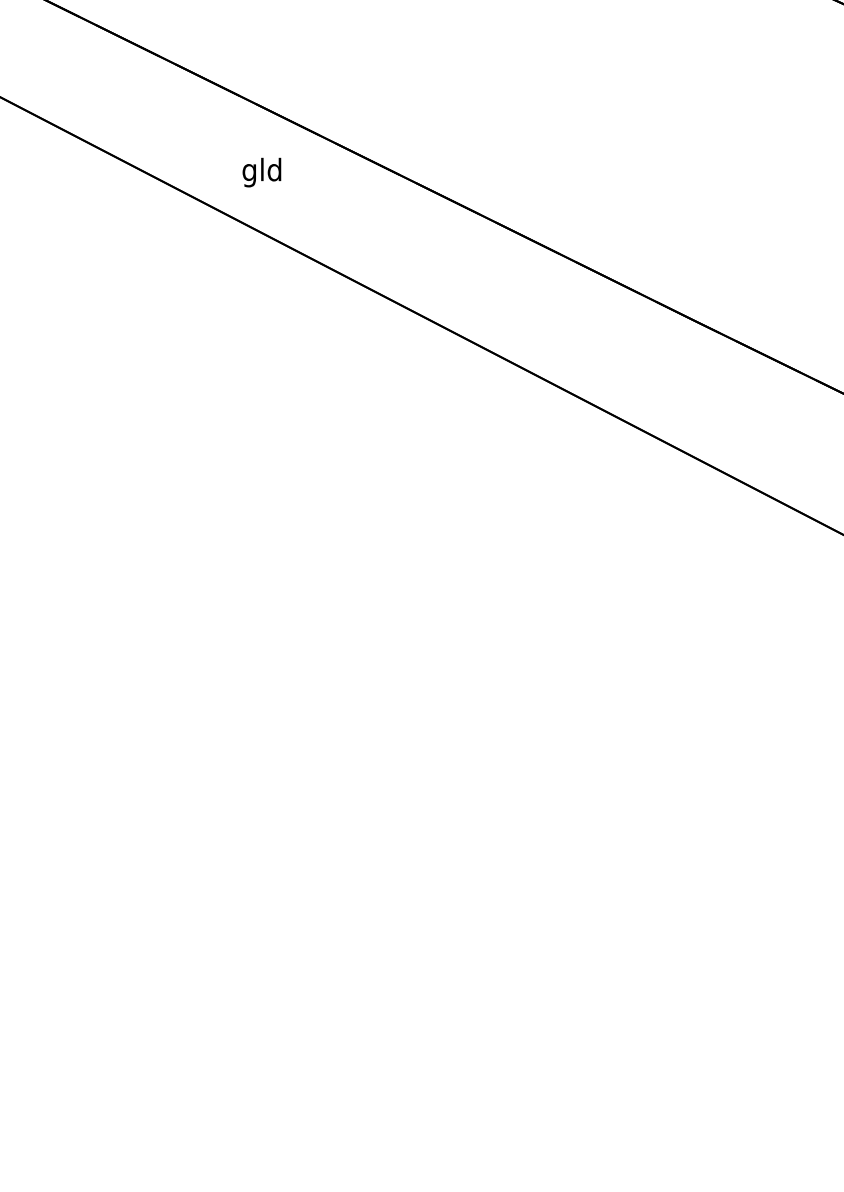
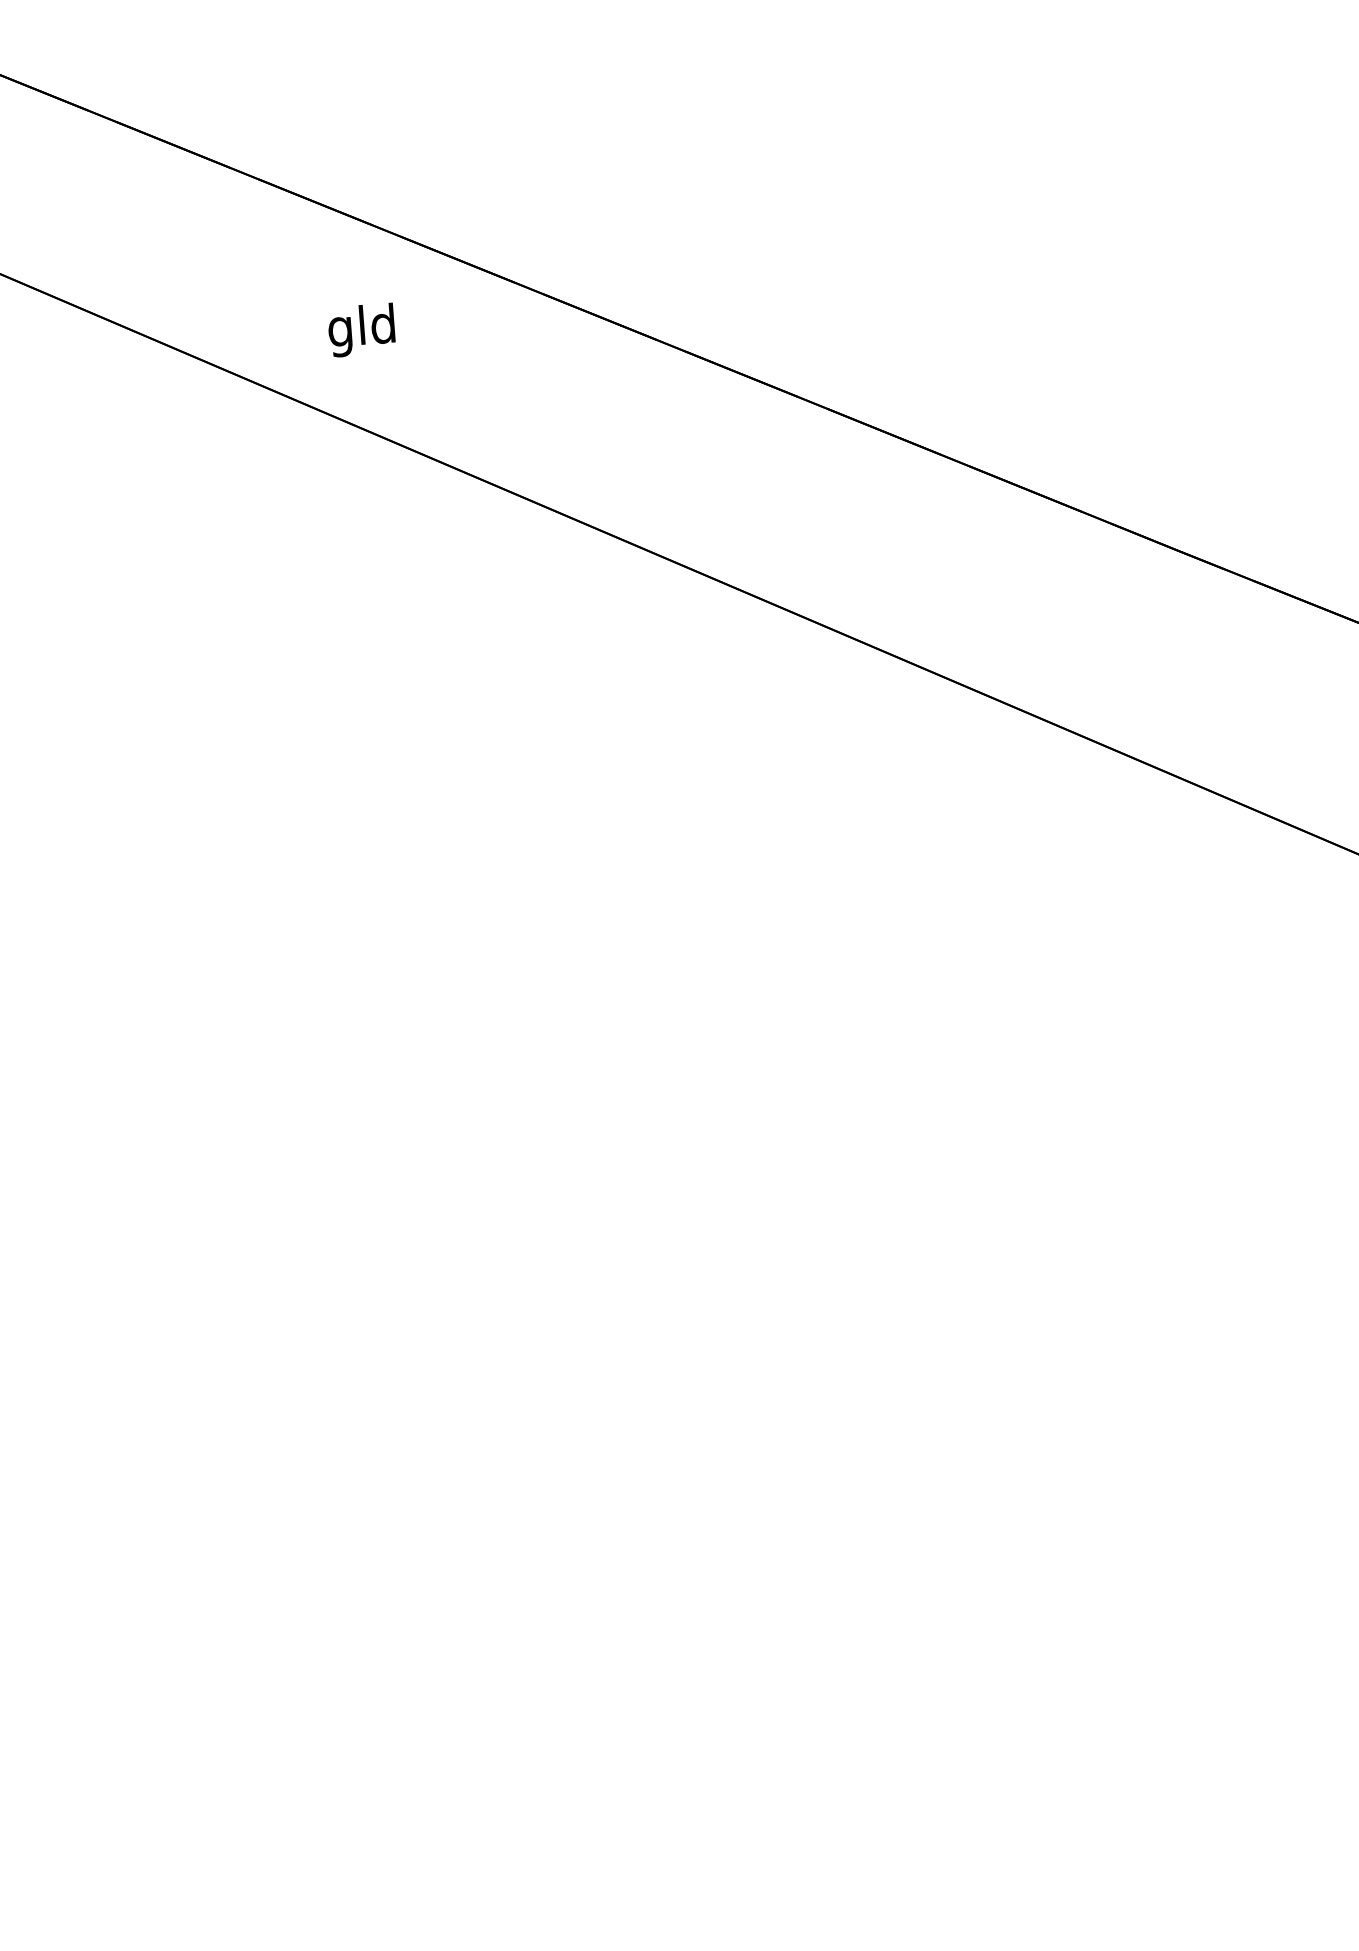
text: (261, 172) -> (360, 330), moved

